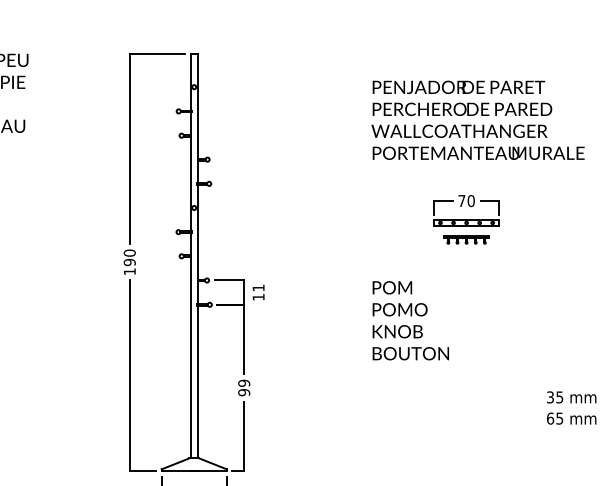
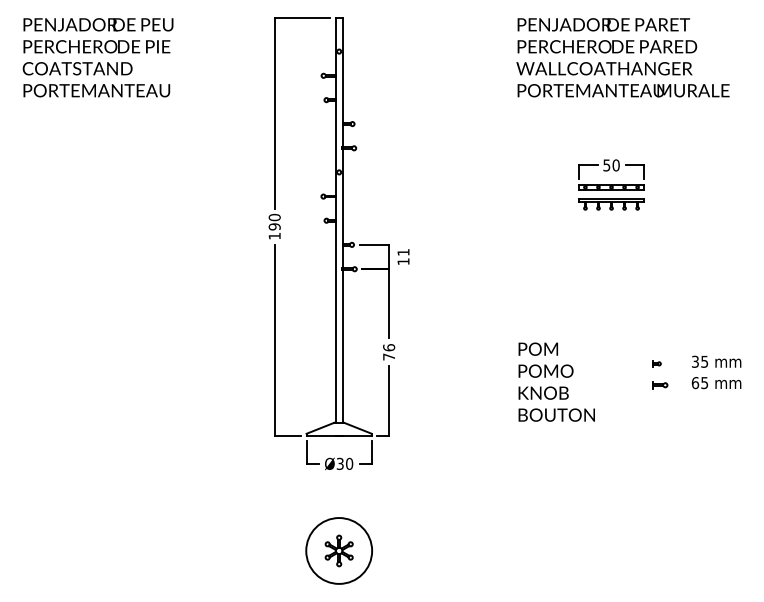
text: (477, 120) -> (622, 57), moved
text: (461, 201) -> (606, 165), 70 -> 50
part: (466, 240) -> (611, 204), size x1.43
text: (410, 320) -> (556, 381), moved
text: (244, 388) -> (389, 352), 99 -> 76
part: (515, 402) -> (660, 366), added

